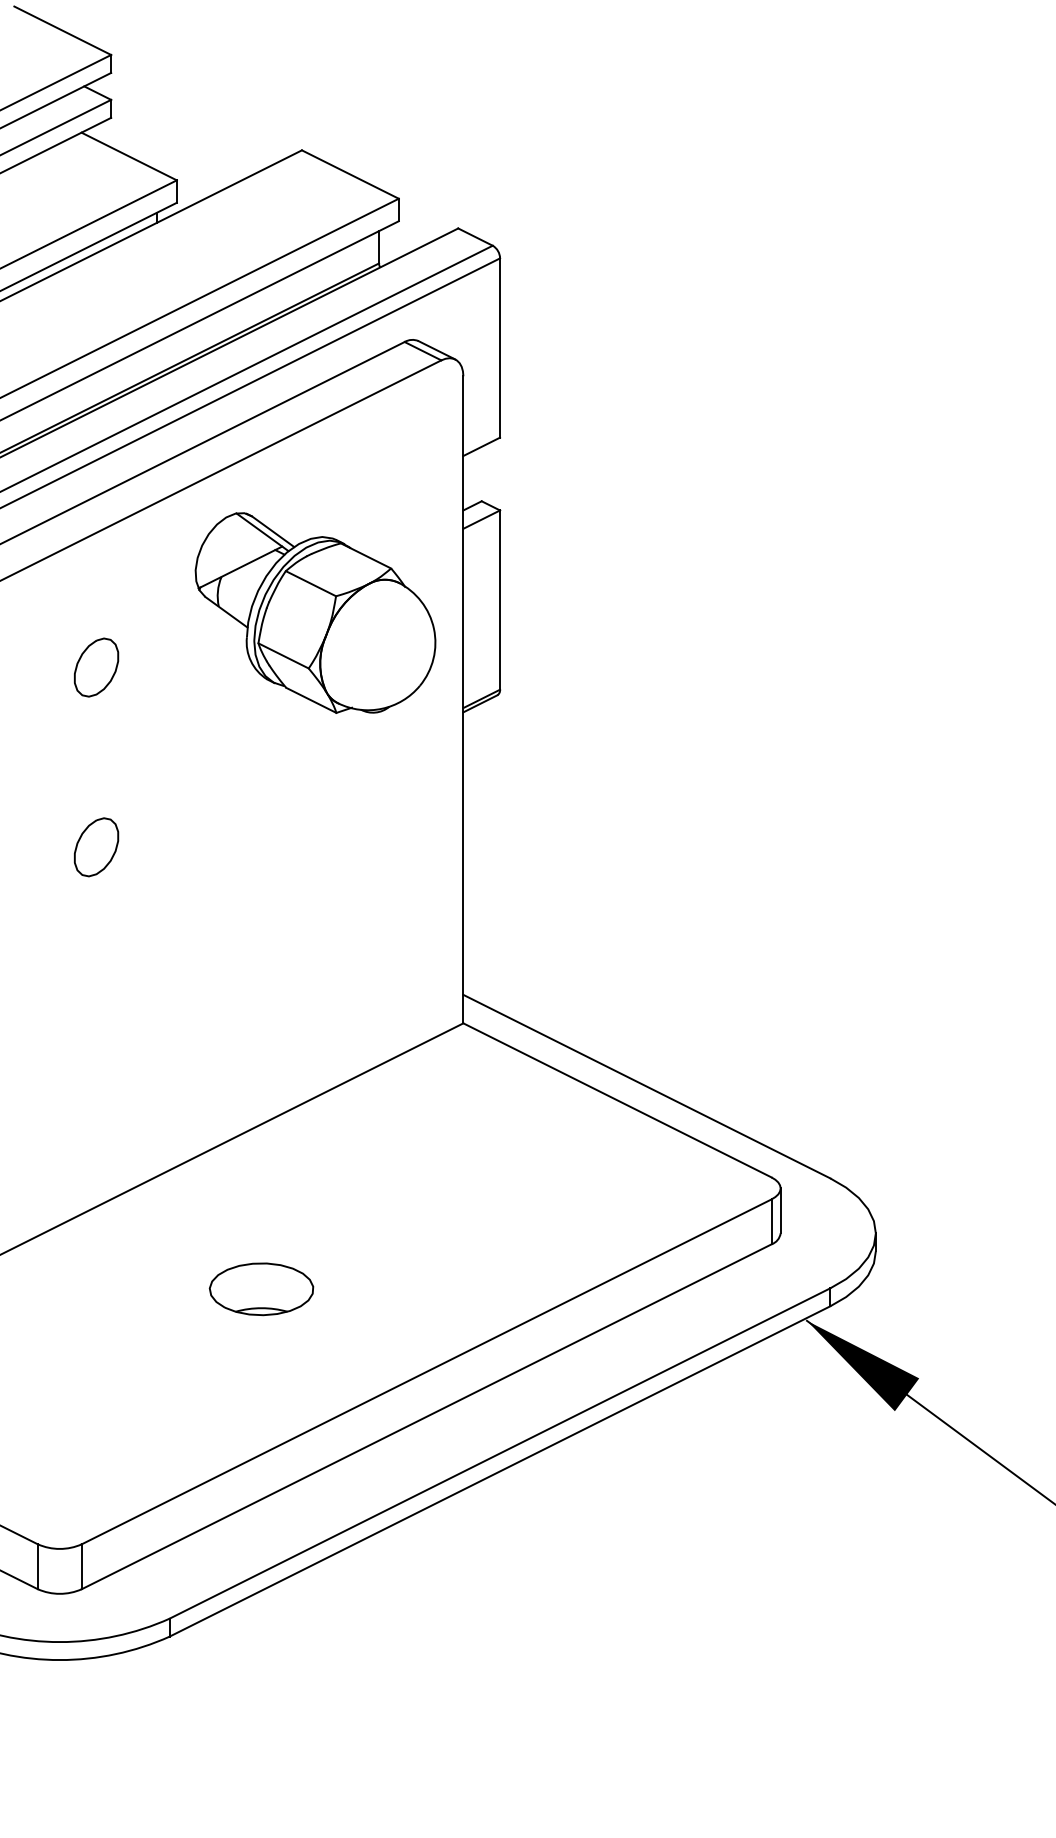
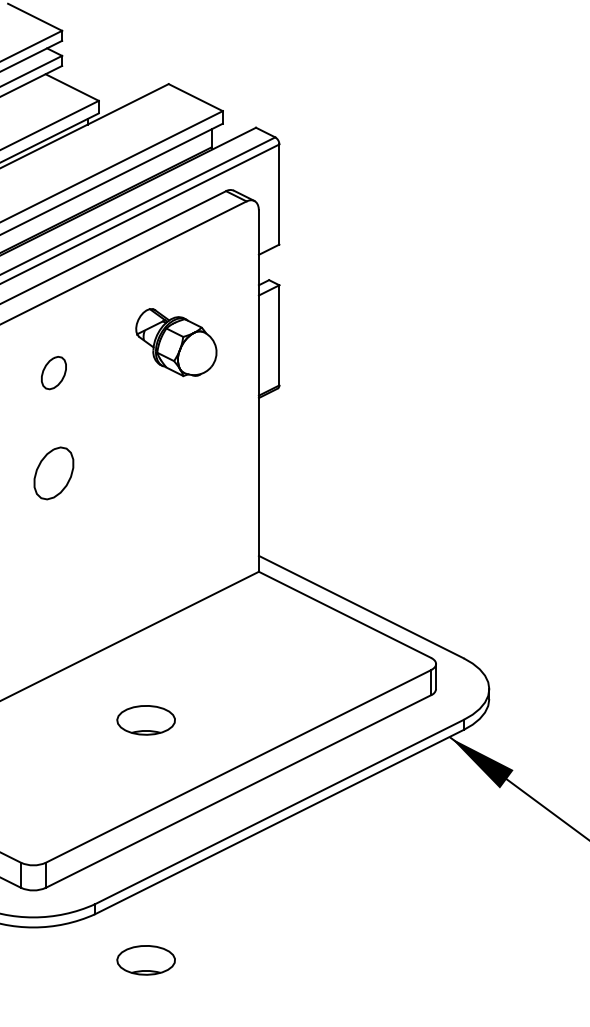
part: (315, 612) -> (176, 342), size x0.6
part: (95, 847) -> (53, 473), size x1.6
part: (260, 1719) -> (145, 960), added

